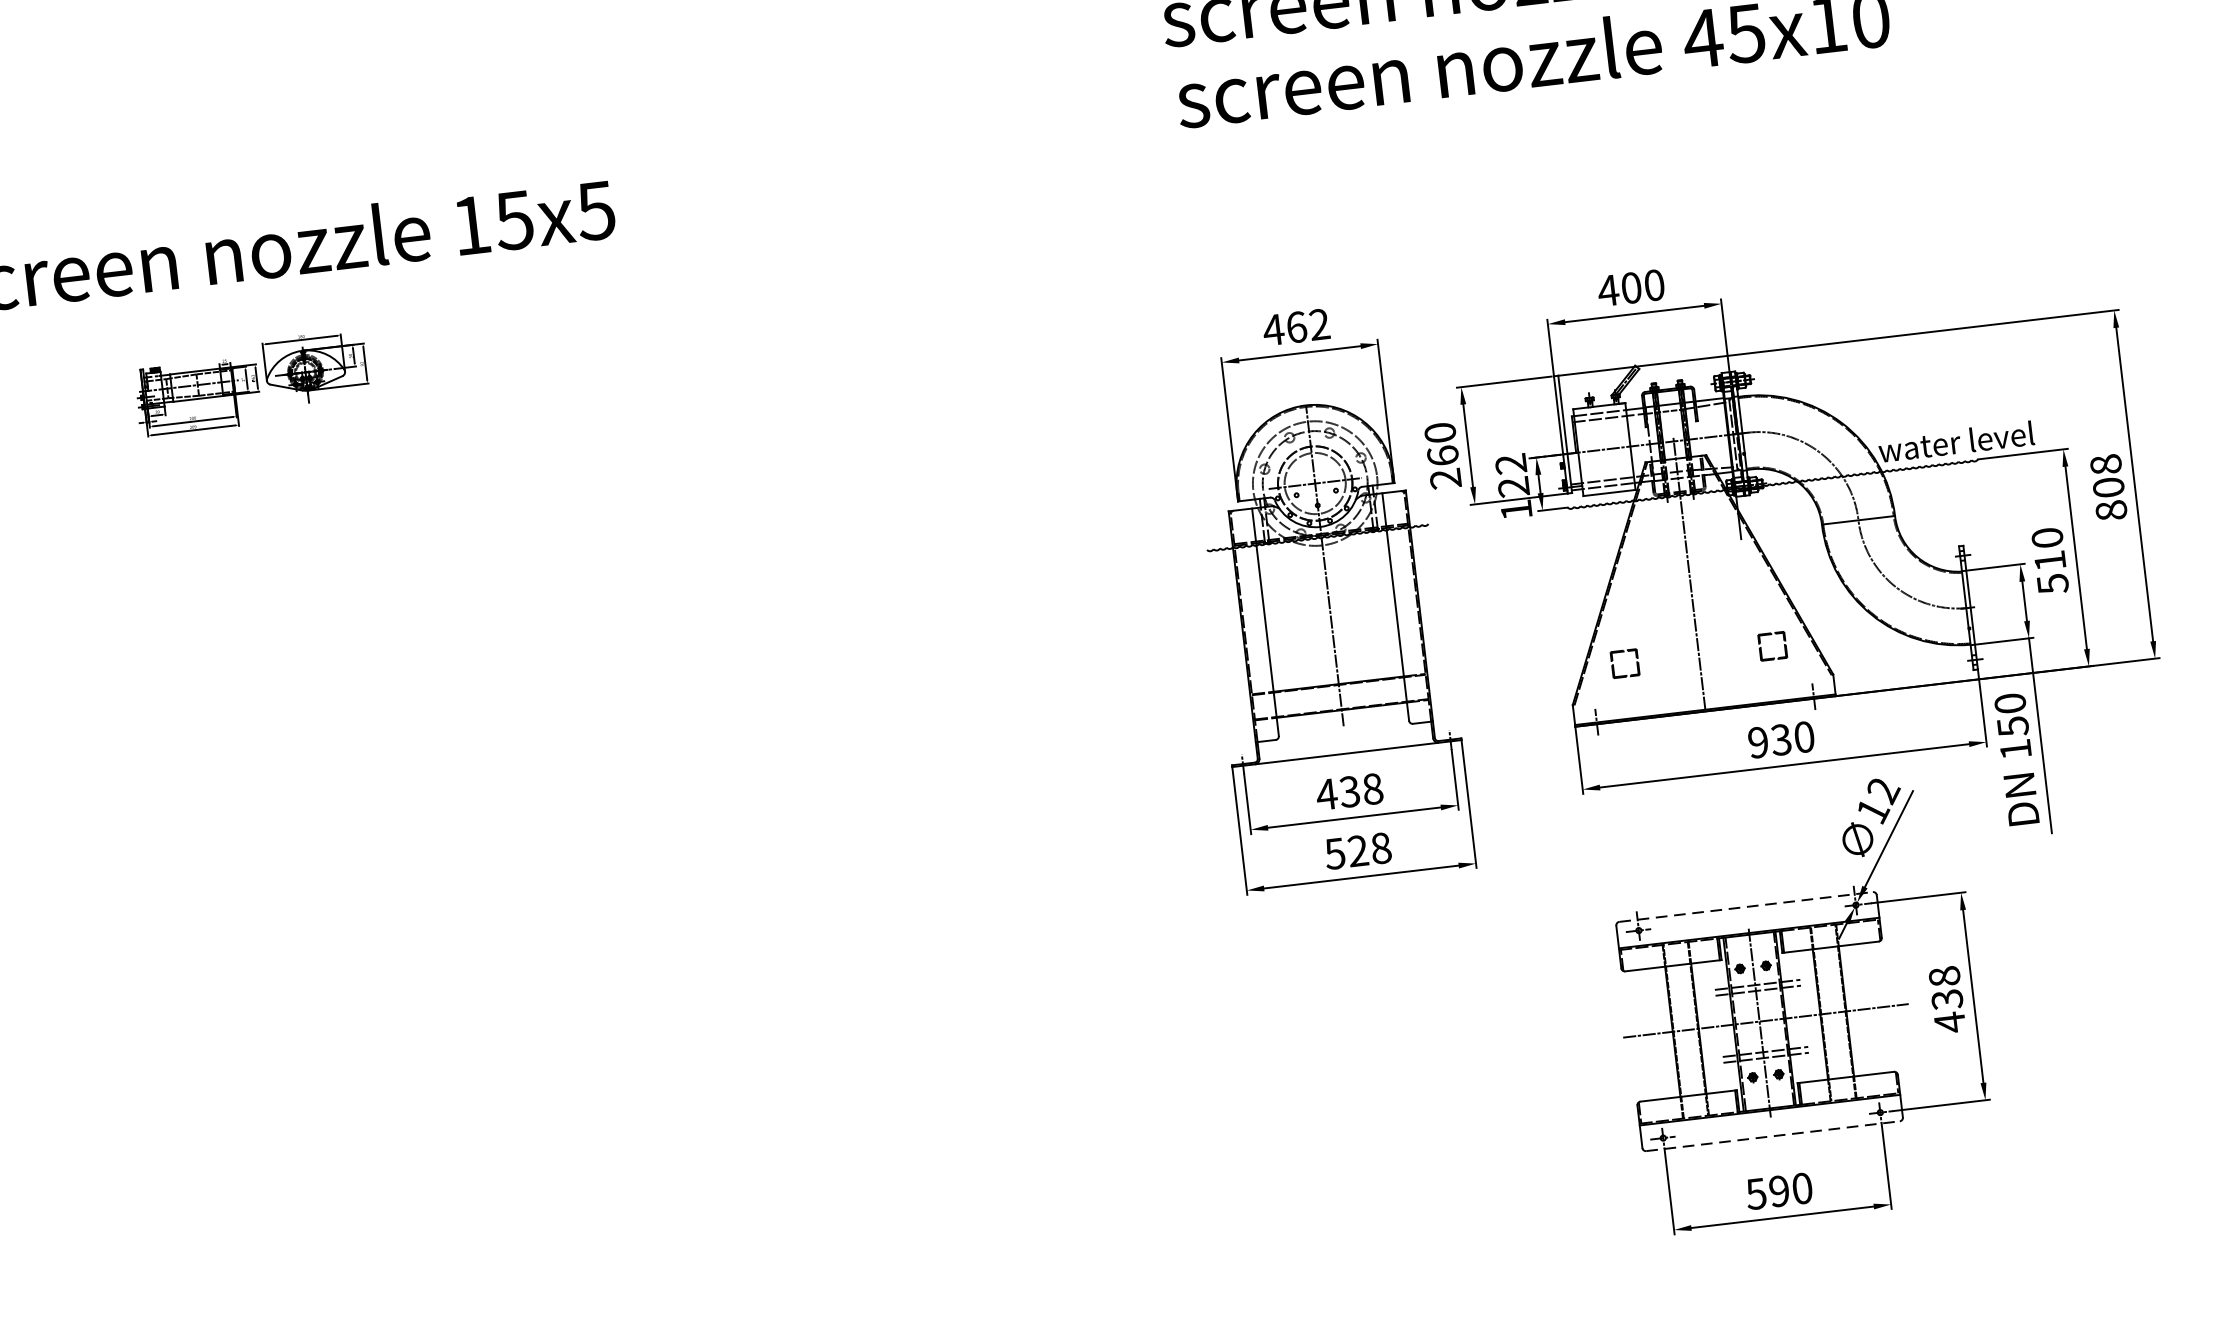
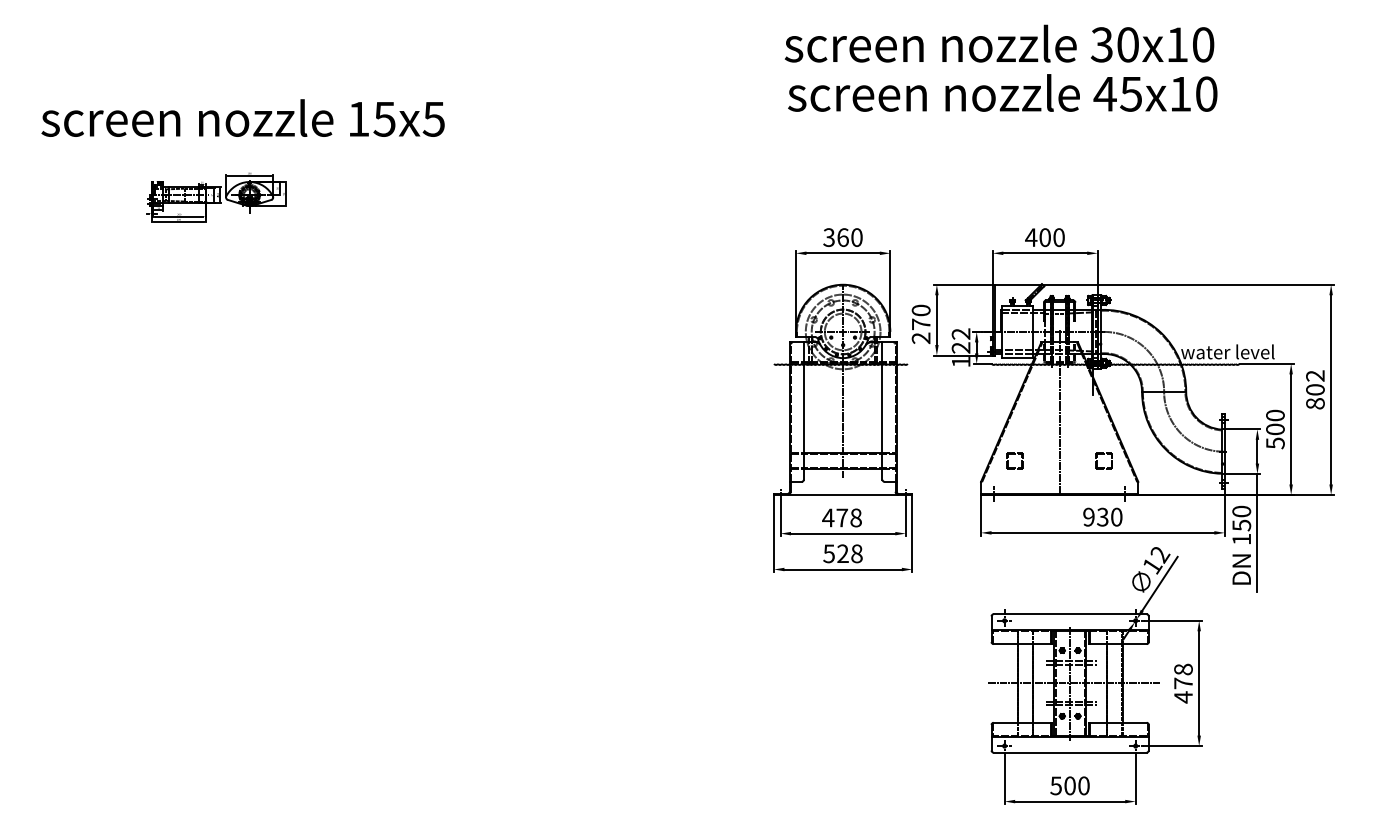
text: (1295, 327) -> (842, 237), 462 -> 360
text: (1441, 456) -> (920, 324), 260 -> 270
text: (2106, 463) -> (1315, 375), 808 -> 802
text: (2050, 561) -> (1275, 429), 510 -> 500
text: (1350, 791) -> (842, 517), 438 -> 478
line: (1746, 907) -> (1070, 614), dashed -> solid
text: (1947, 999) -> (1183, 683), 438 -> 478
line: (1773, 1135) -> (1070, 752), dashed -> solid
text: (1778, 1190) -> (1069, 785), 590 -> 500

